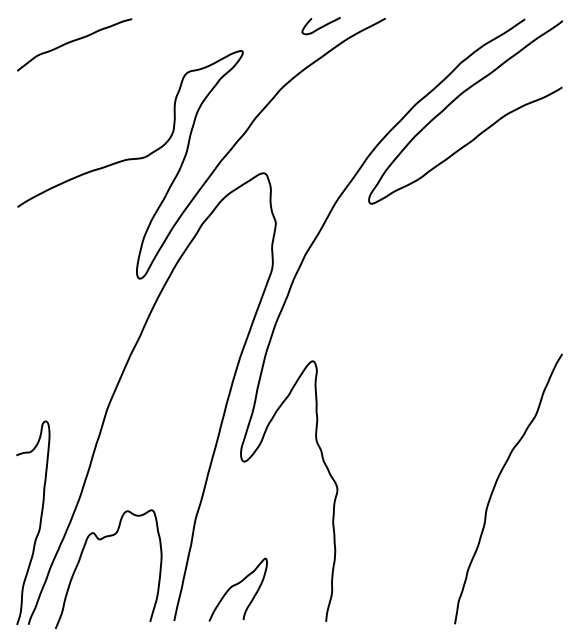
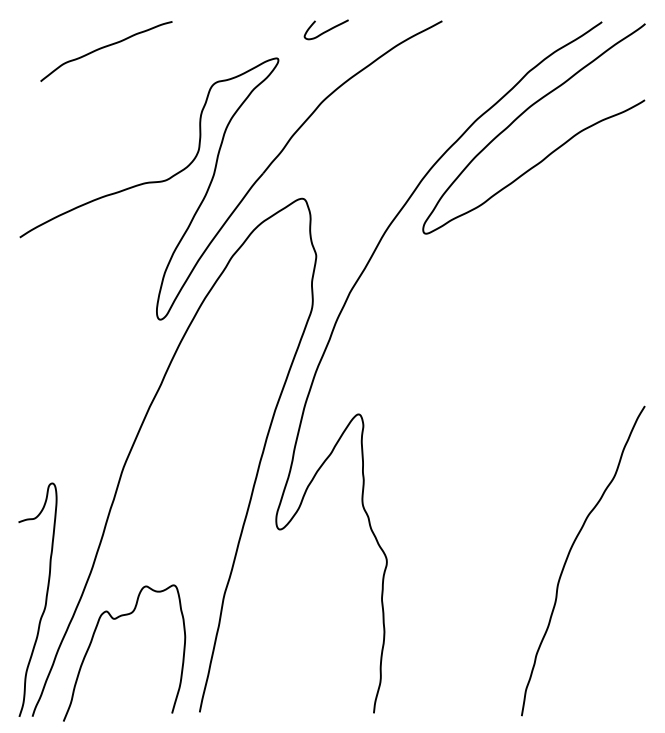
curve: (320, 26) -> (325, 30), moved
curve: (74, 41) -> (106, 47), moved
curve: (235, 586) -> (269, 672), removed

